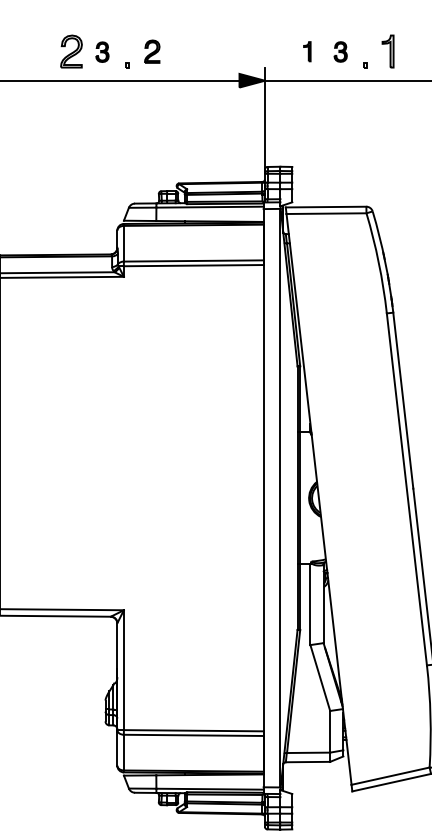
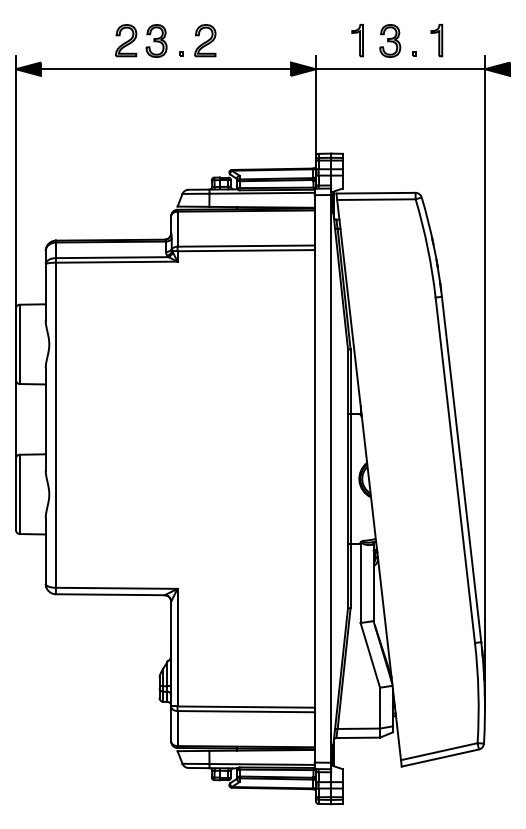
part: (152, 51) -> (205, 40), size x1.43
part: (307, 51) -> (357, 40), size x1.67
part: (340, 51) -> (390, 40), size x1.67
part: (102, 52) -> (156, 41), size x1.67

